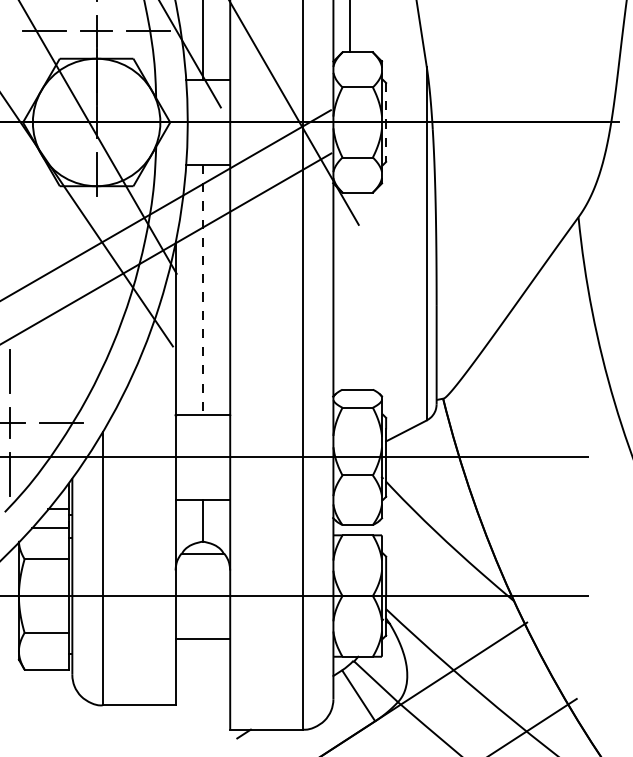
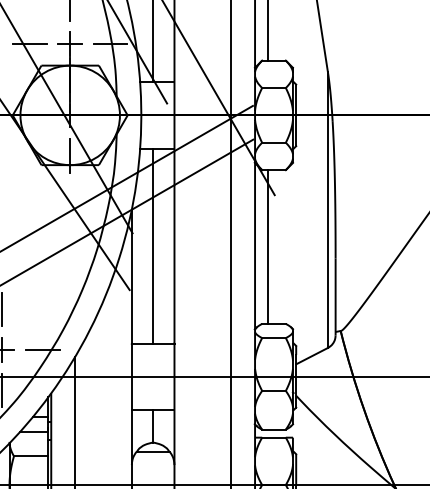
line: (386, 122) -> (296, 115), dashed -> solid
line: (202, 289) -> (152, 245), dashed -> solid
line: (349, 290) -> (267, 246), added

